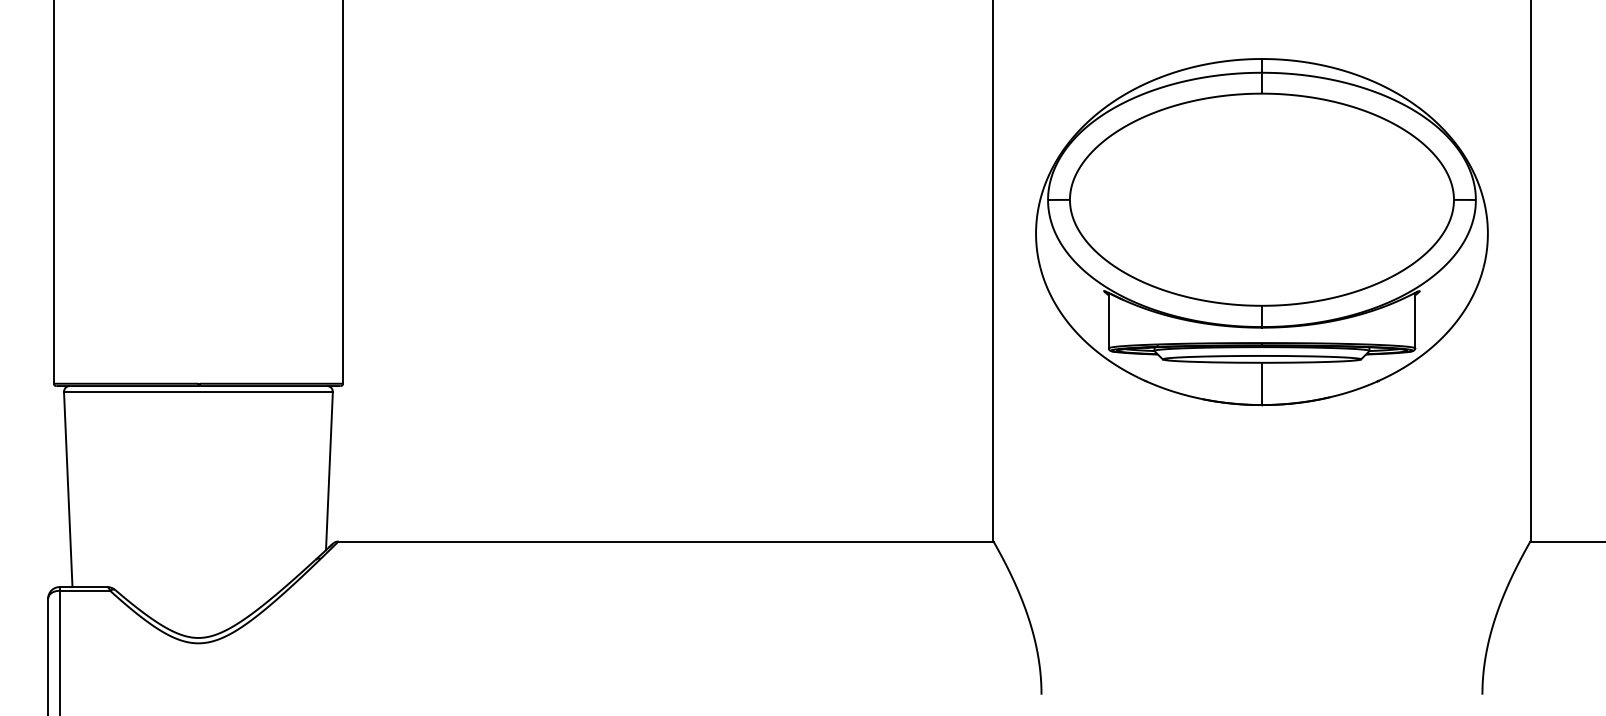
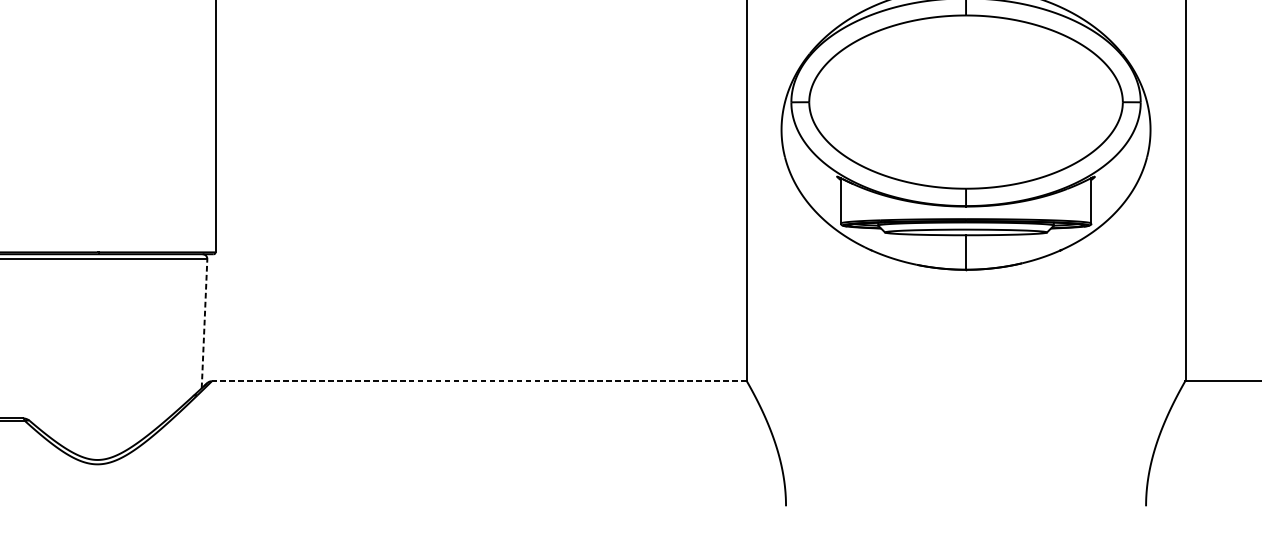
line: (329, 470) -> (204, 323), solid -> dashed
line: (666, 541) -> (479, 381), solid -> dashed

